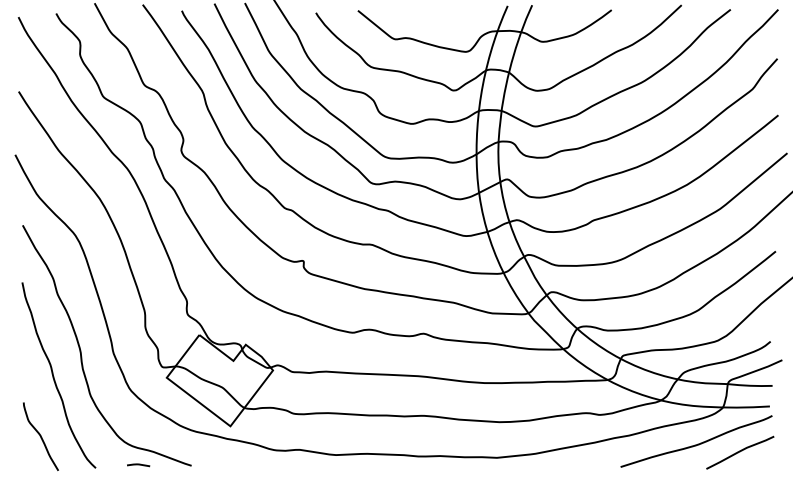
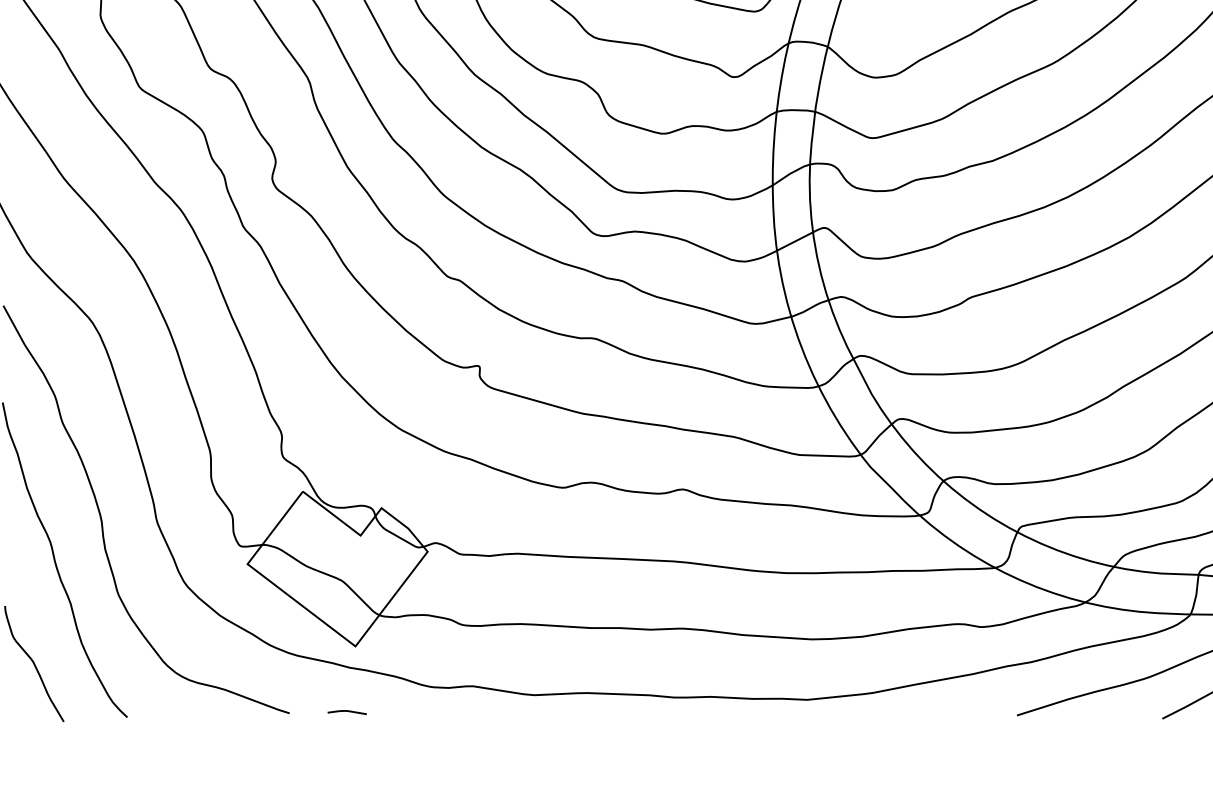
line: (138, 465) -> (347, 712), moved

